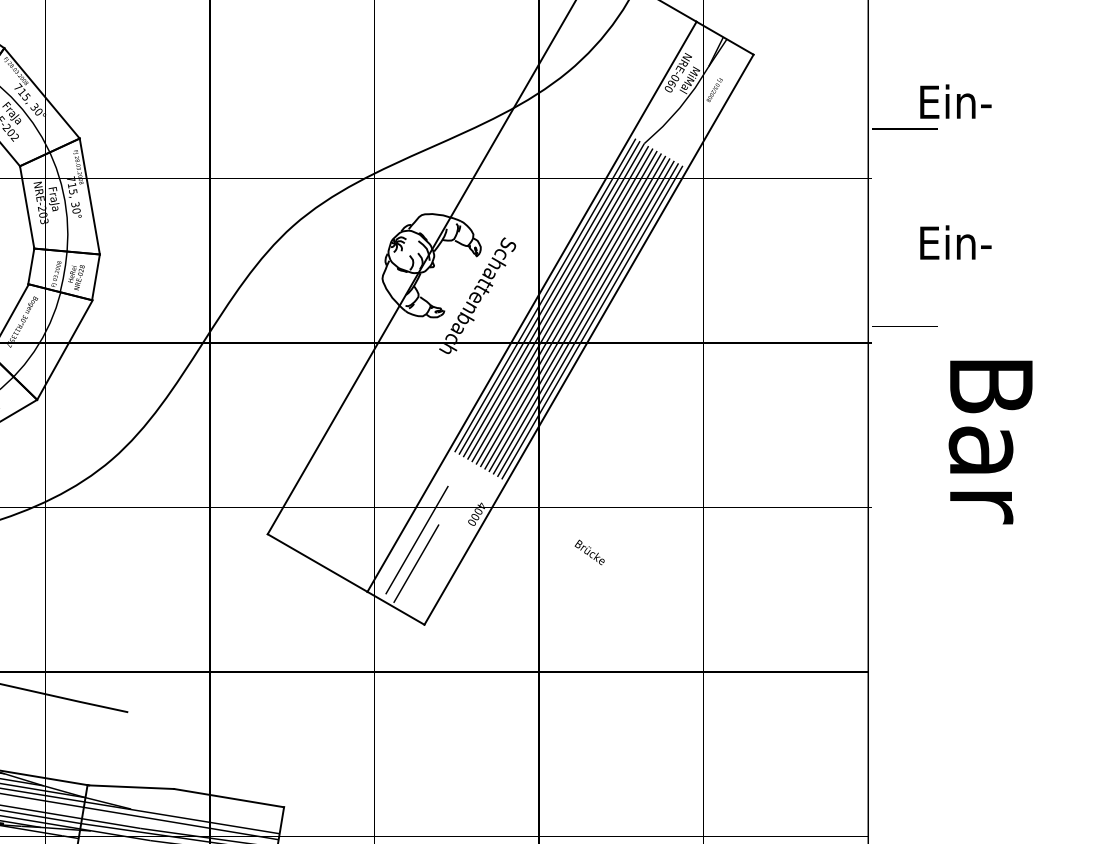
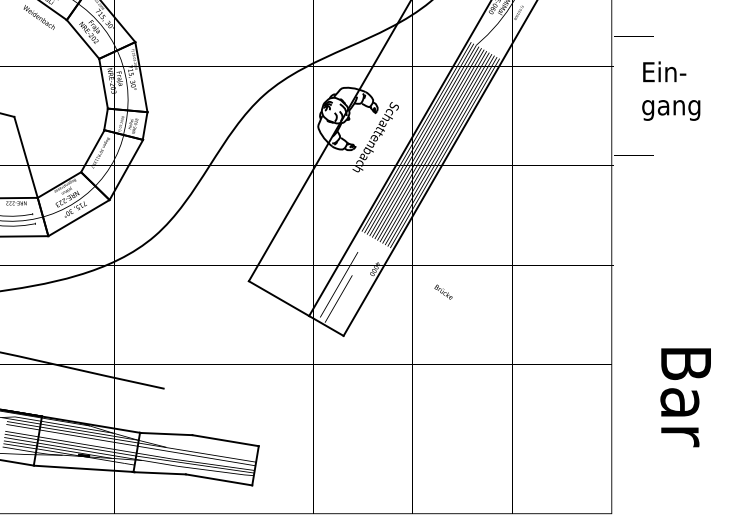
text: (955, 101) -> (664, 71), moved
text: (967, 246) -> (671, 107), Ein- -> gang
text: (990, 442) -> (685, 397), moved

